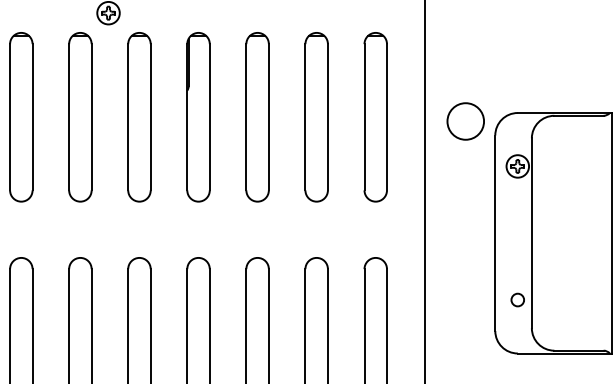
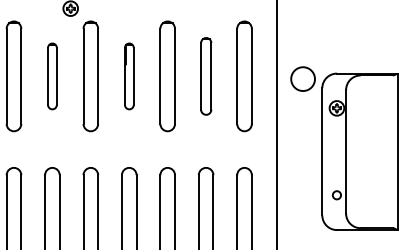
part: (80, 117) -> (52, 76), size x0.6
part: (198, 117) -> (129, 76), size x0.6
part: (317, 117) -> (206, 76), size x0.7

